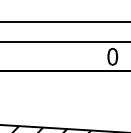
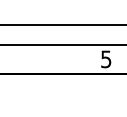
text: (112, 56) -> (106, 59), 0 -> 5

